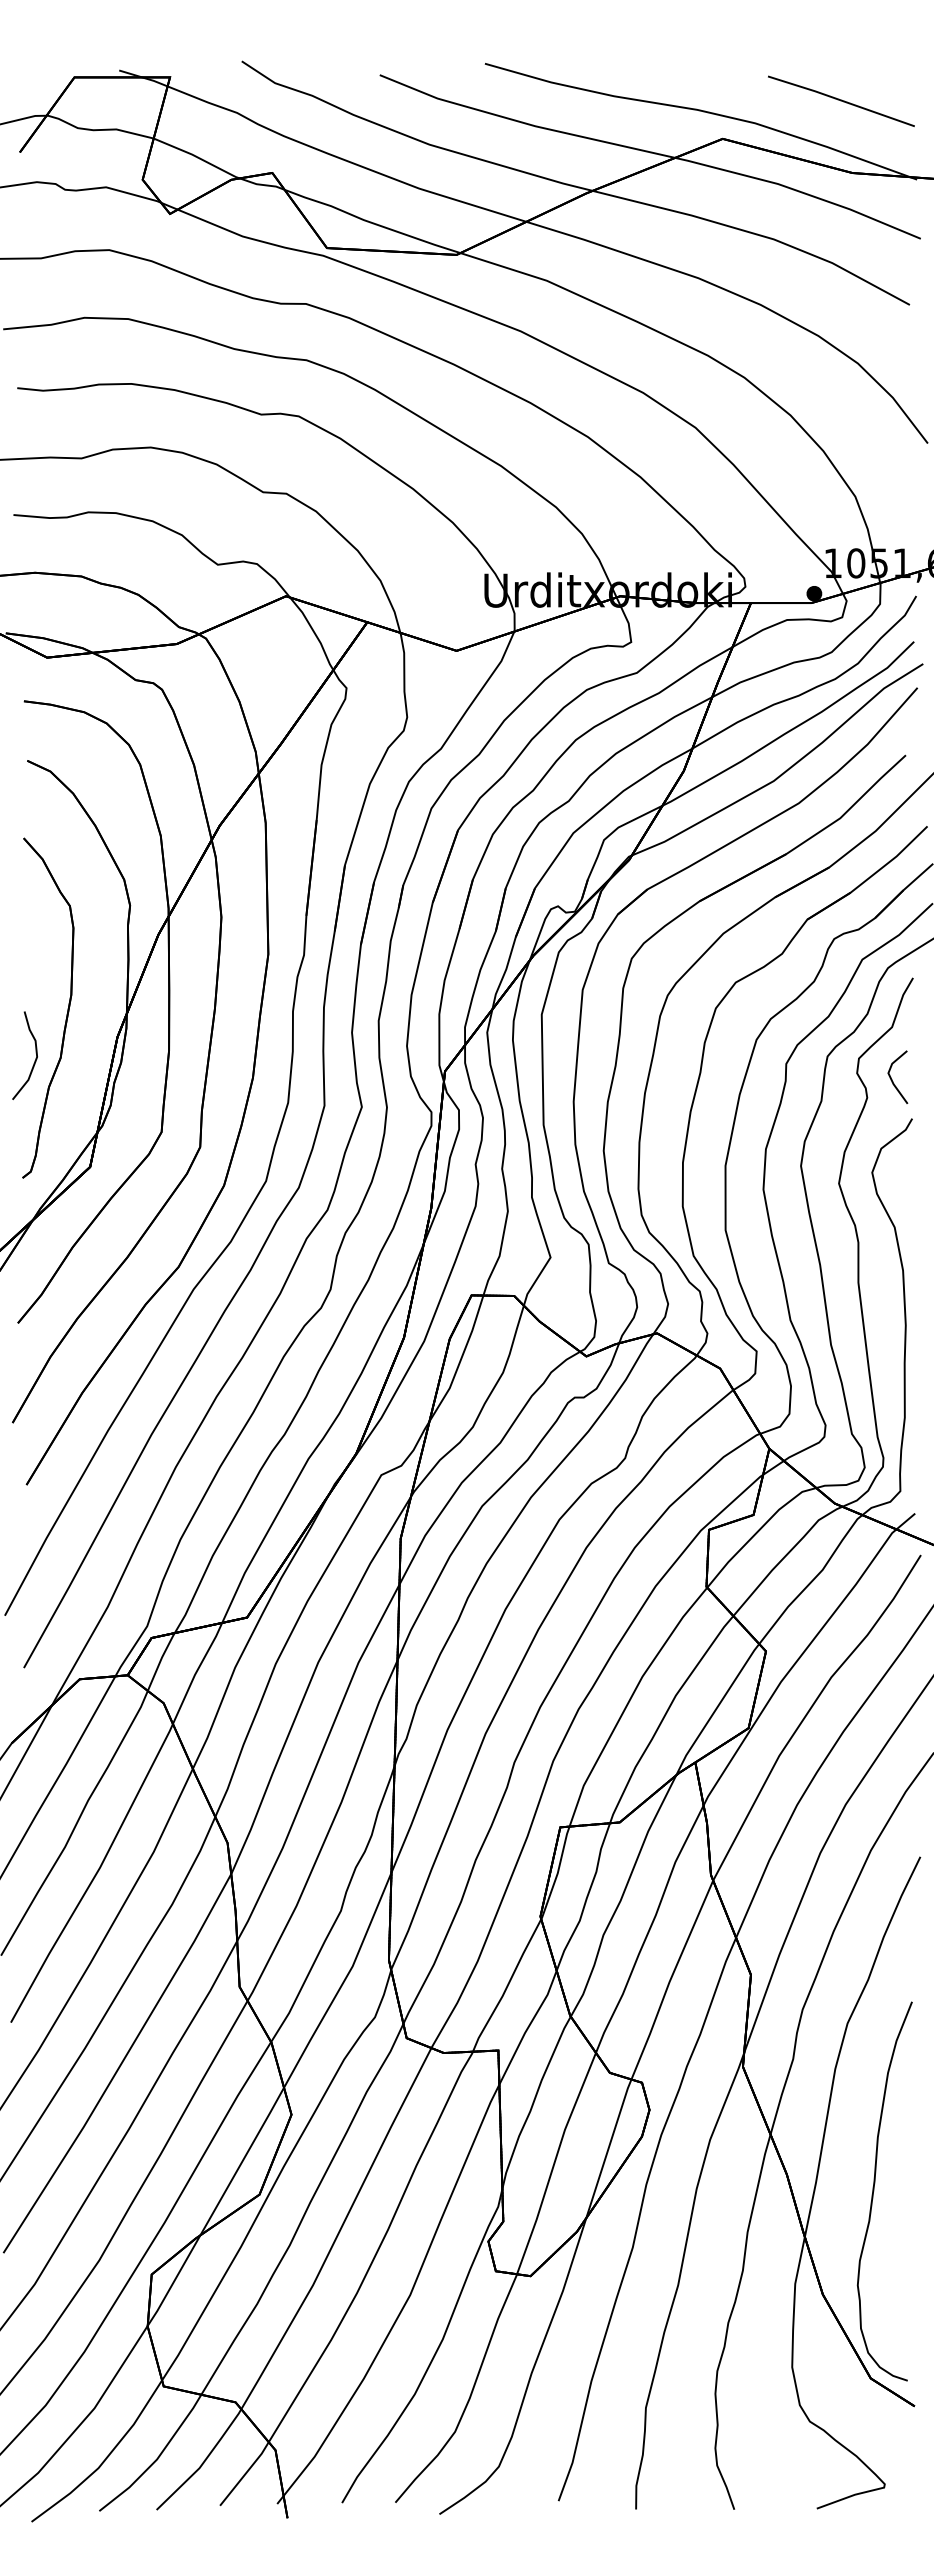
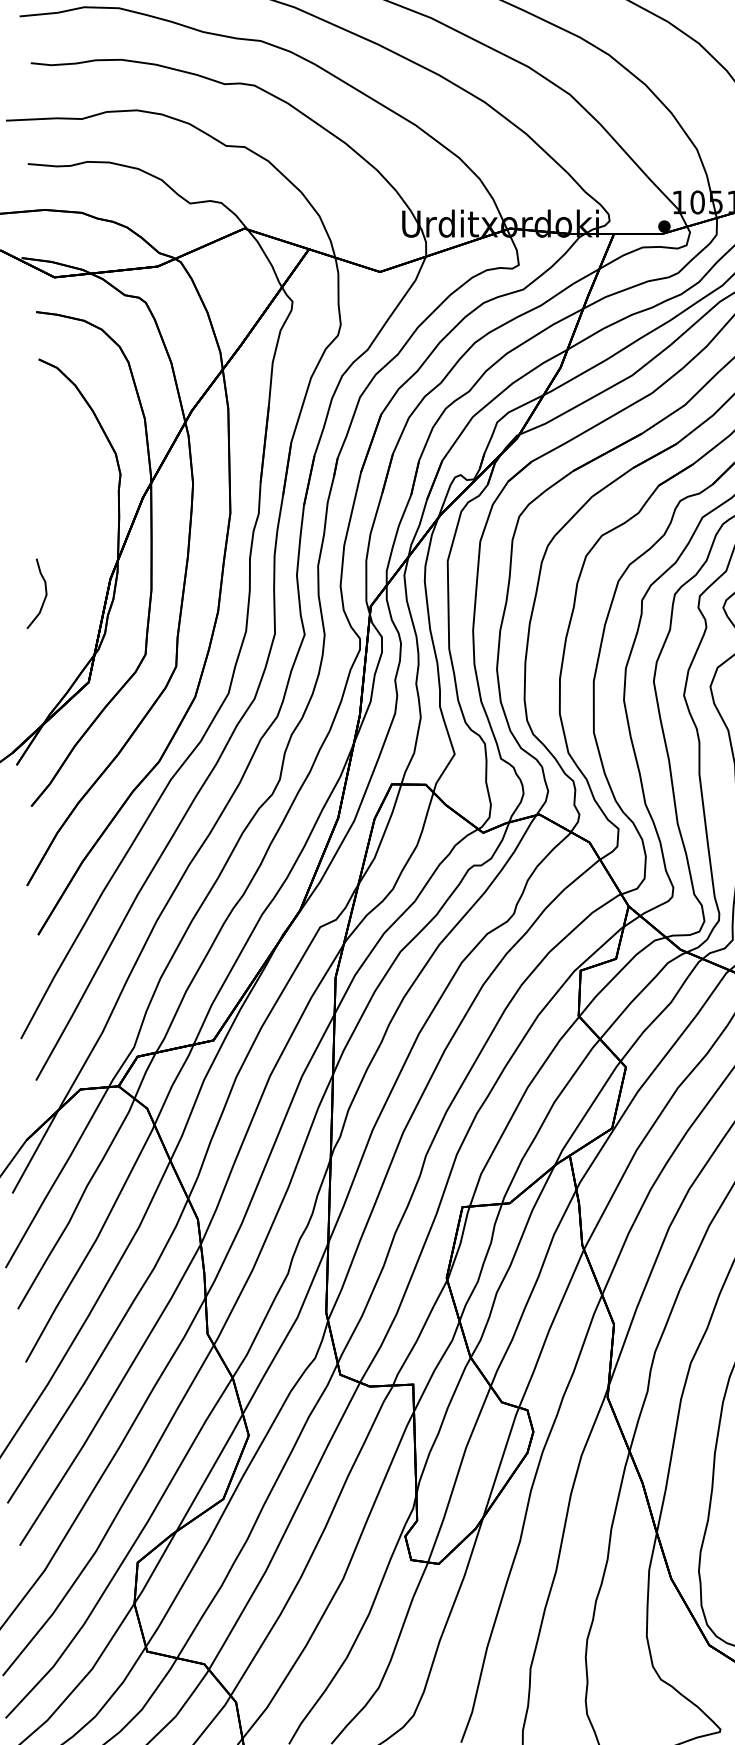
part: (66, 1013) -> (69, 560), removed

